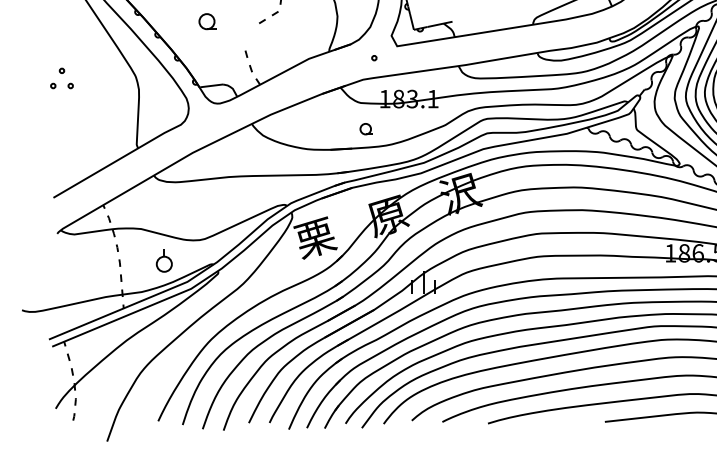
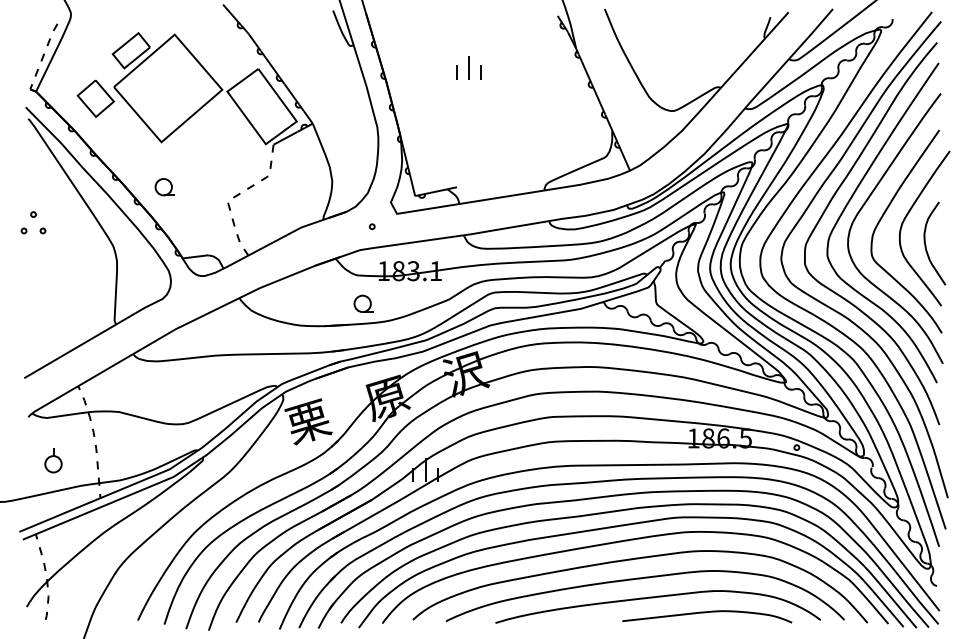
part: (207, 21) -> (164, 187), moved
part: (246, 34) -> (233, 201), added
part: (61, 78) -> (33, 222), moved
part: (366, 128) -> (363, 303), size x1.43
part: (164, 260) -> (53, 460), moved

